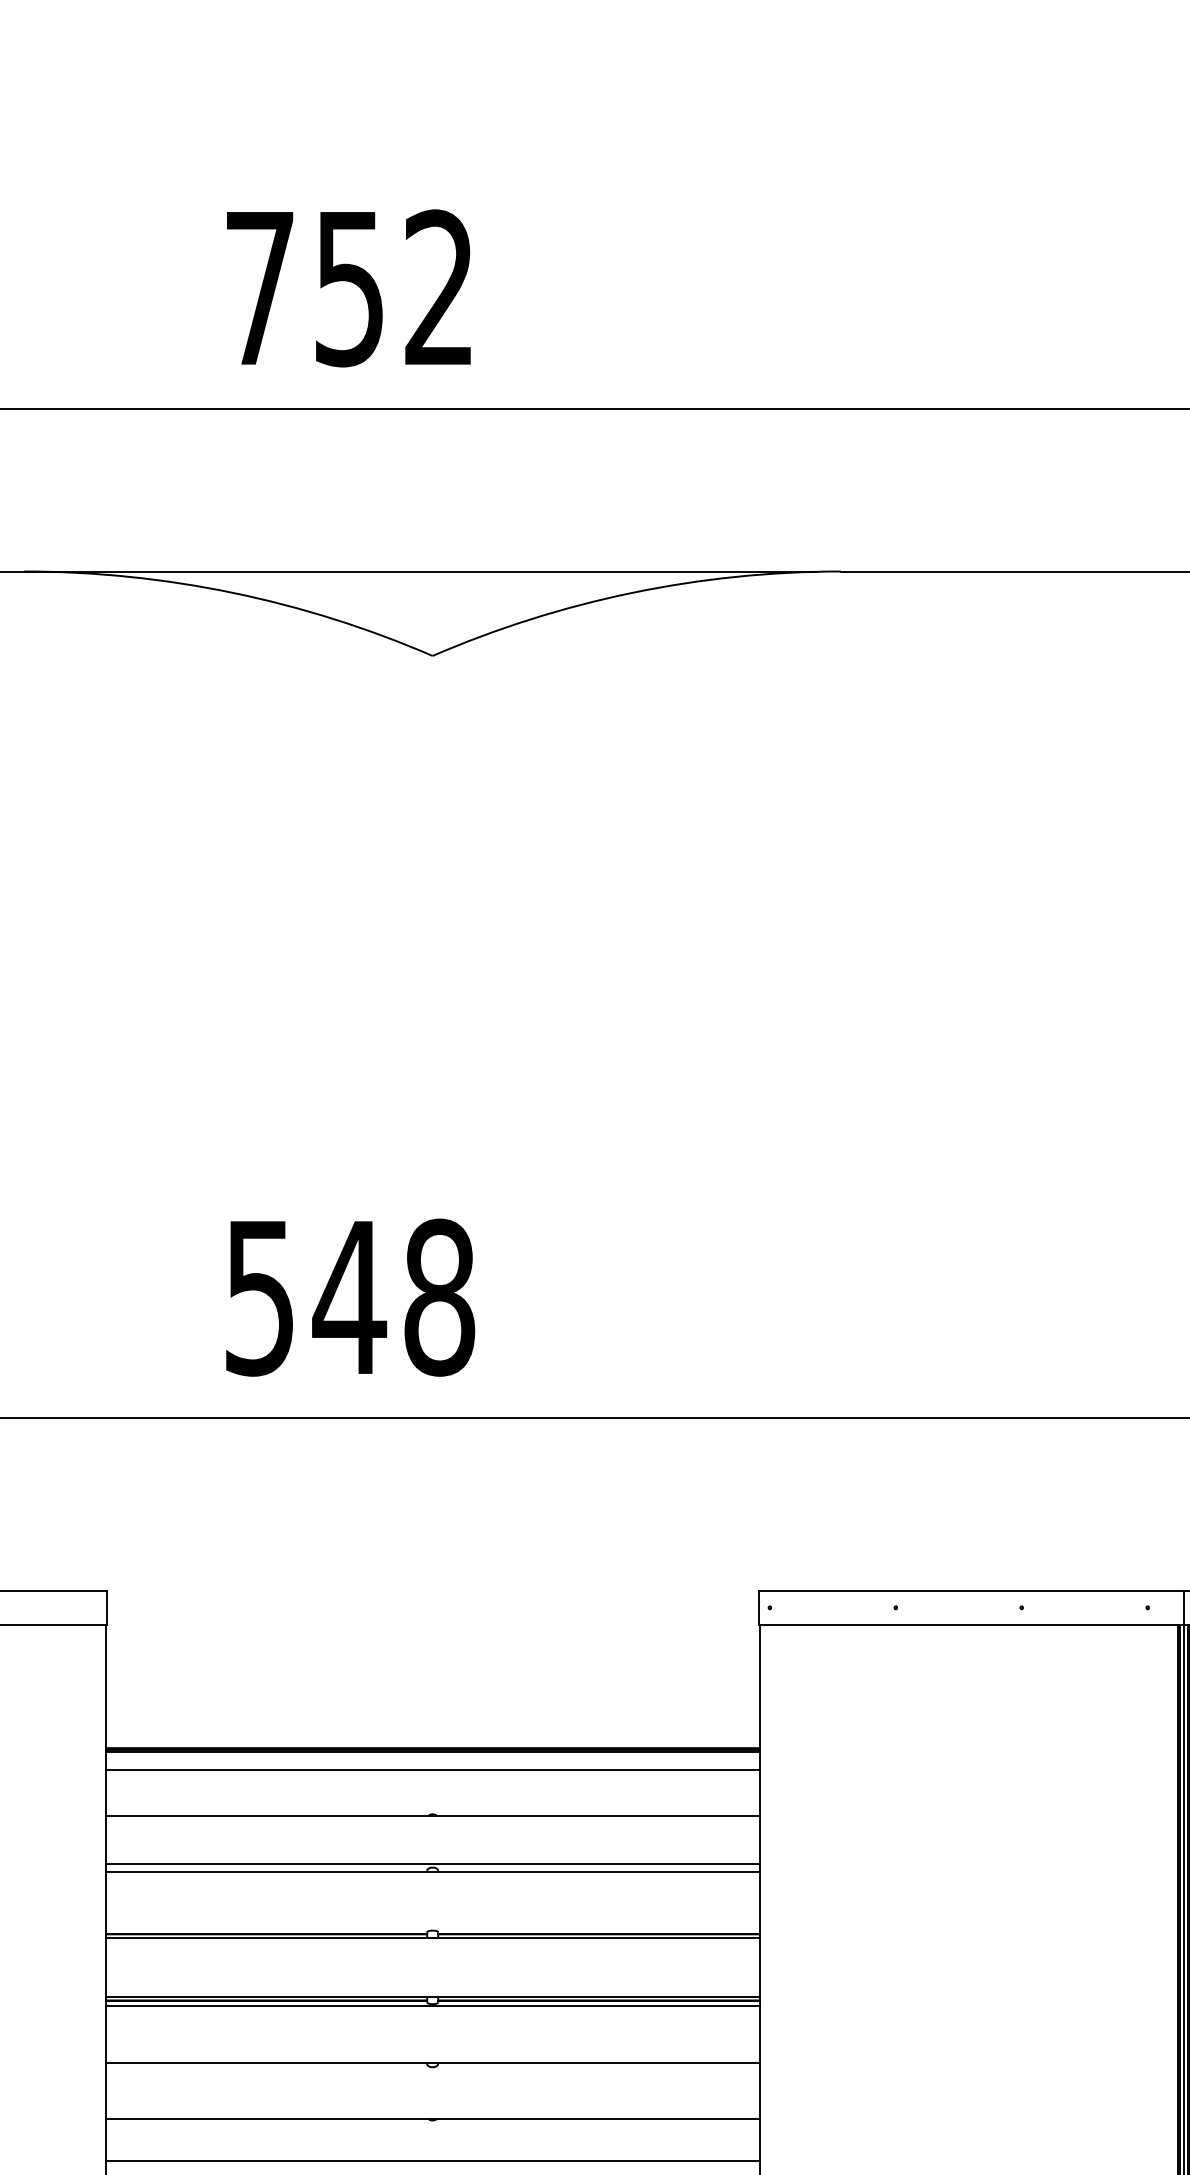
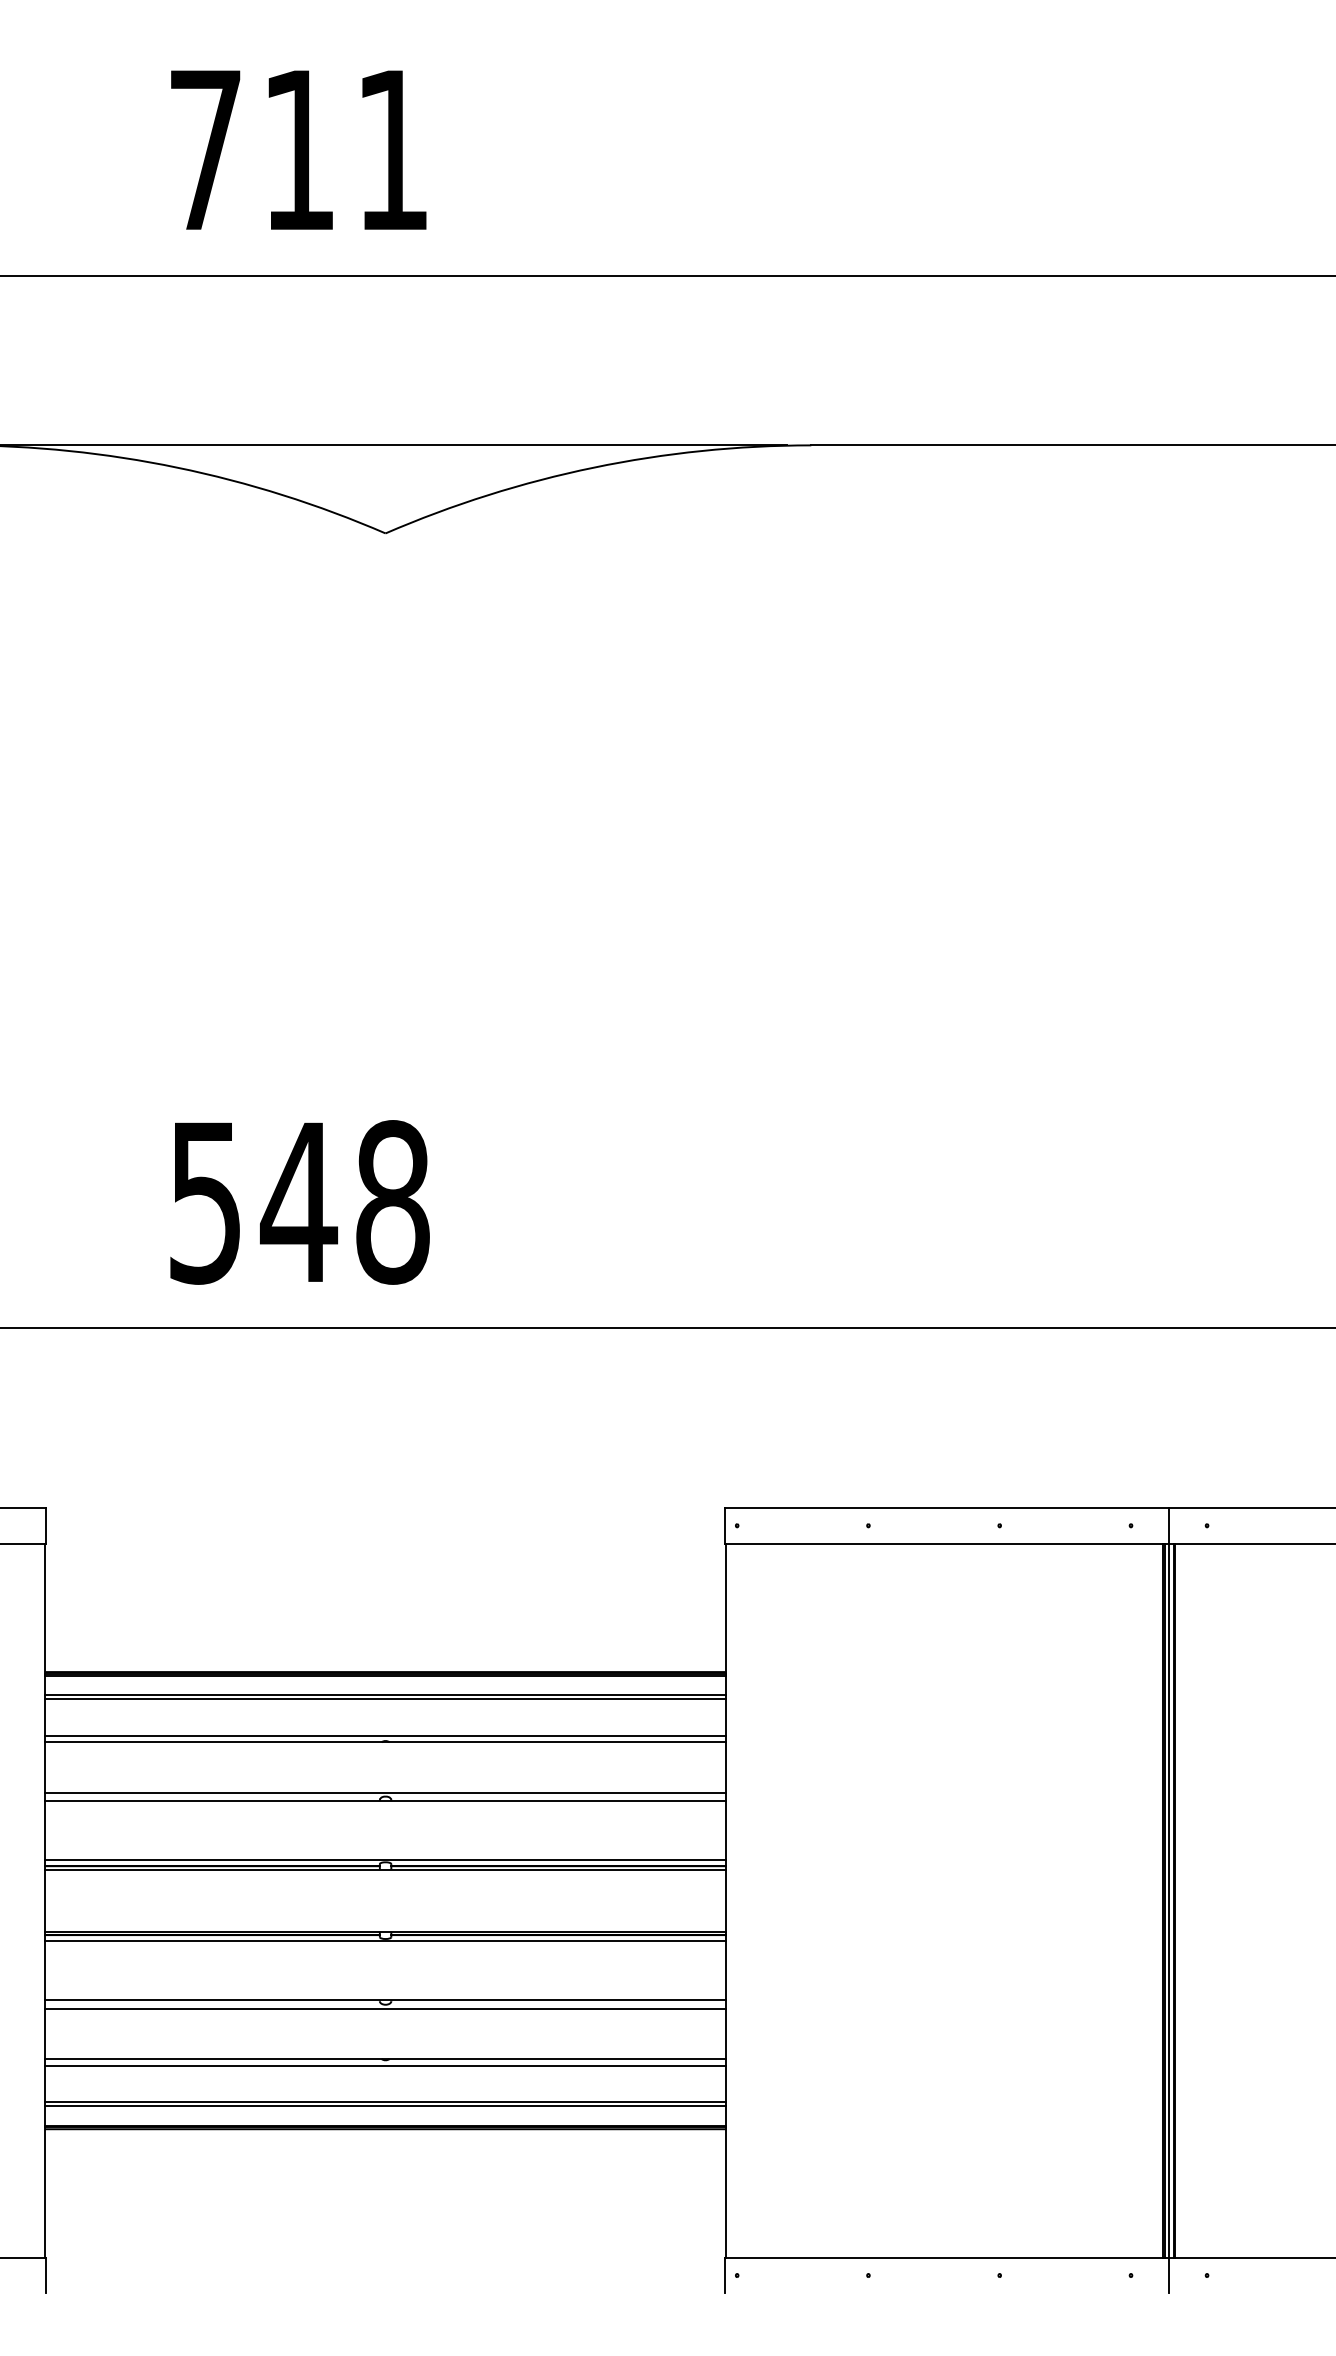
text: (394, 287) -> (345, 149), 752 -> 711
line: (432, 1774) -> (385, 1699), added
line: (432, 1808) -> (385, 1735), added
line: (432, 1928) -> (385, 1860), added
line: (432, 2070) -> (385, 2008), added
line: (432, 2125) -> (385, 2065), added
line: (432, 2164) -> (385, 2106), added

